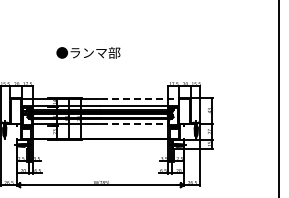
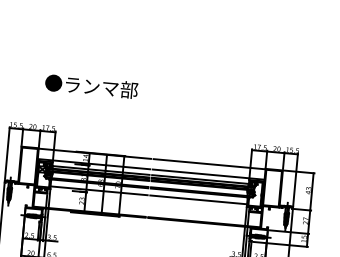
text: (88, 52) -> (91, 86), moved
line: (140, 98) -> (210, 163), dashed -> solid
line: (135, 123) -> (199, 199), dashed -> solid

